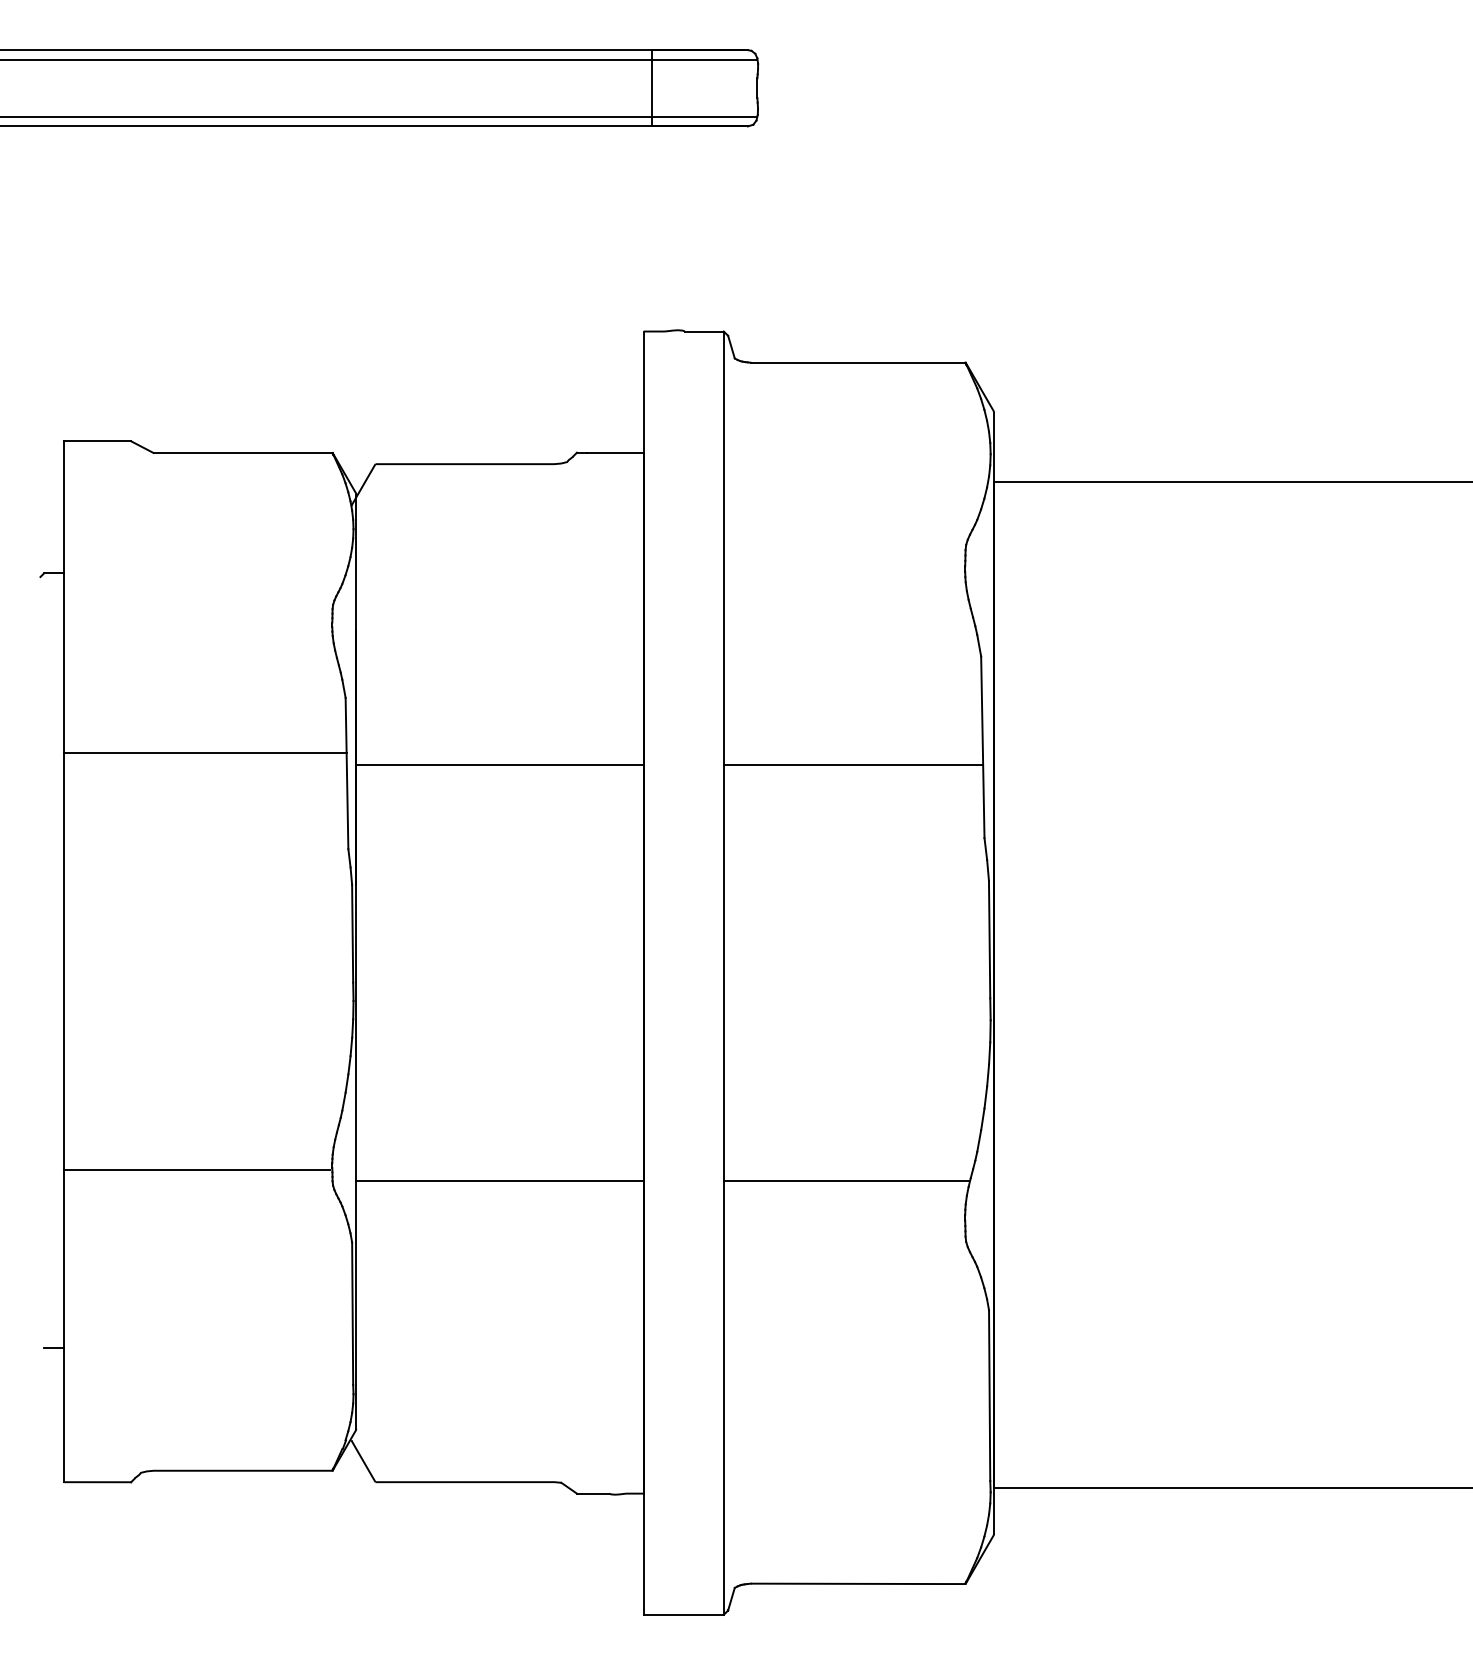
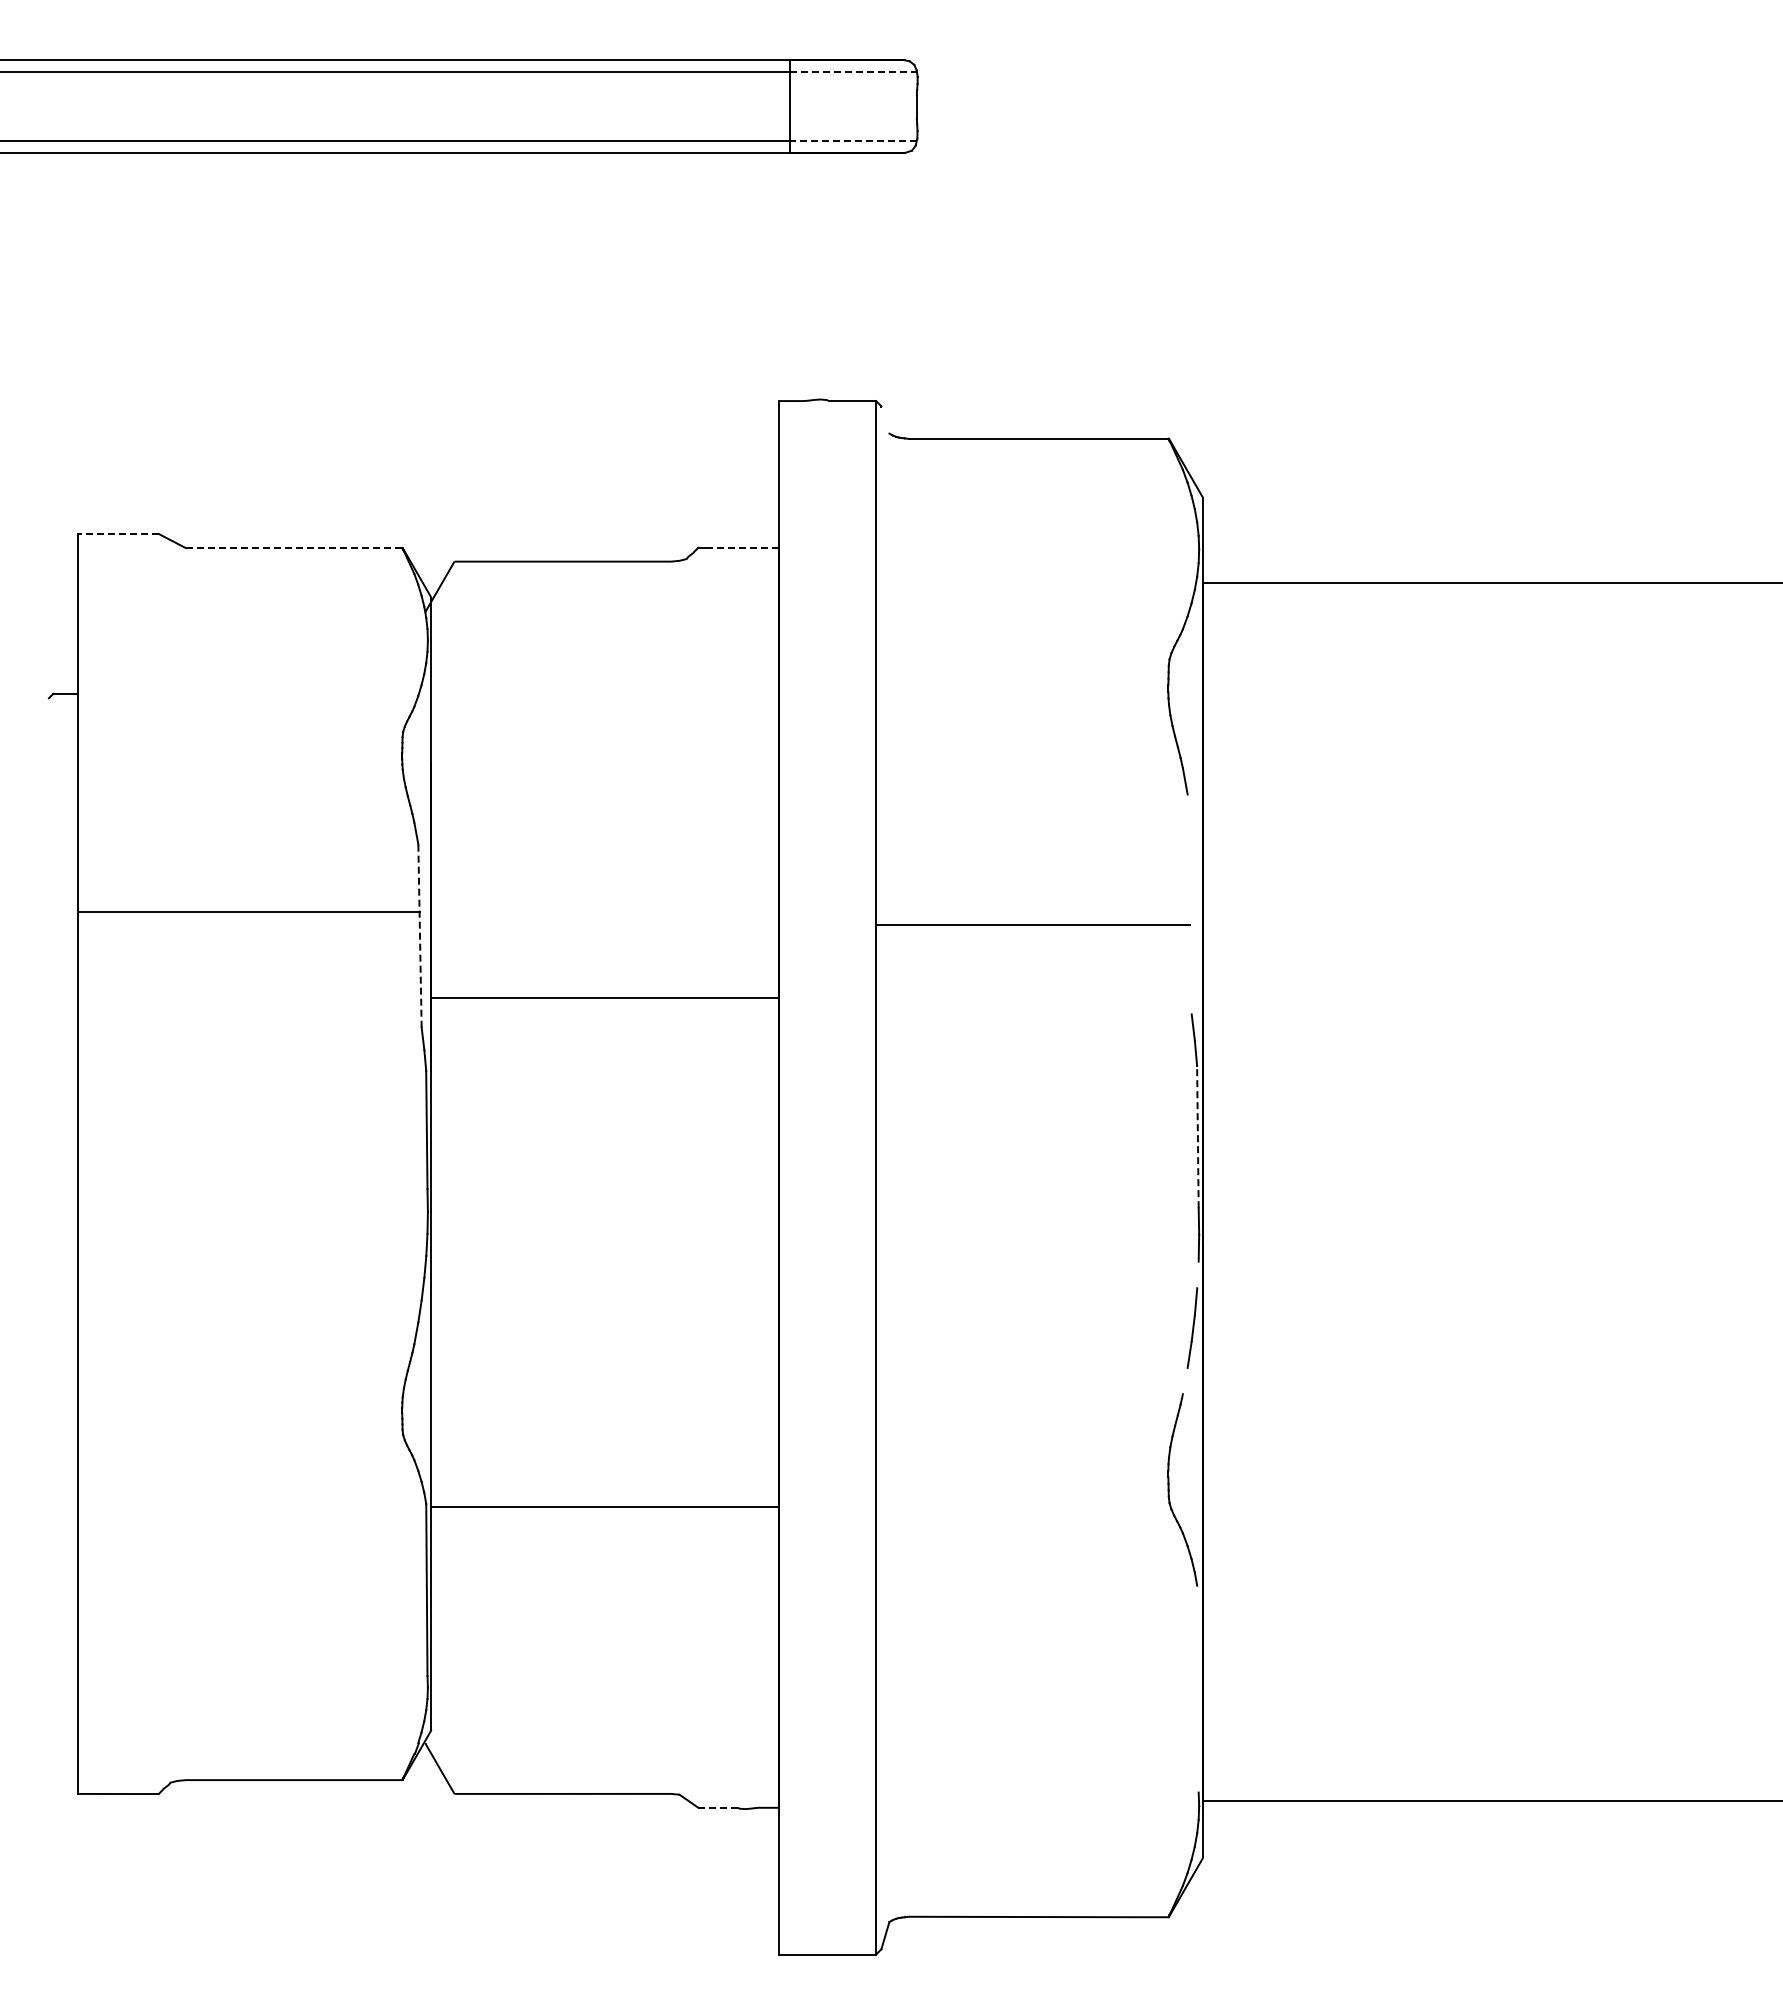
line: (705, 59) -> (853, 71), solid -> dashed
line: (705, 117) -> (853, 141), solid -> dashed
line: (731, 346) -> (885, 419), removed
line: (97, 440) -> (117, 533), solid -> dashed
line: (615, 452) -> (744, 547), solid -> dashed
line: (243, 453) -> (294, 548), solid -> dashed
line: (982, 747) -> (1189, 904), removed
line: (500, 764) -> (605, 998), moved
line: (347, 773) -> (420, 936), solid -> dashed
line: (989, 939) -> (1197, 1136), solid -> dashed
line: (989, 1053) -> (1197, 1274), removed
line: (978, 1140) -> (1184, 1380), removed
line: (197, 1170) -> (238, 1416), removed
line: (500, 1181) -> (605, 1506), moved
line: (847, 1181) -> (1025, 1429), removed
line: (54, 1347) -> (65, 1631), removed
line: (989, 1395) -> (1197, 1688), removed
line: (592, 1493) -> (717, 1807), solid -> dashed

